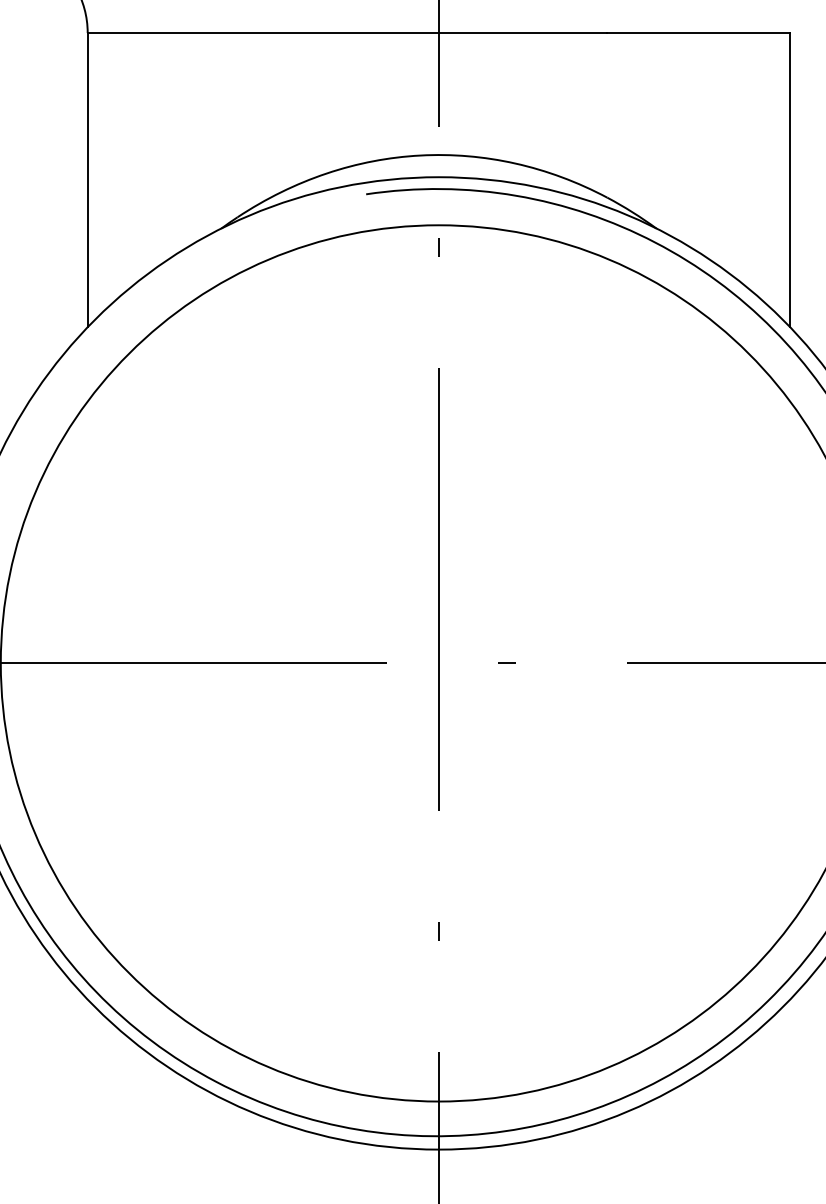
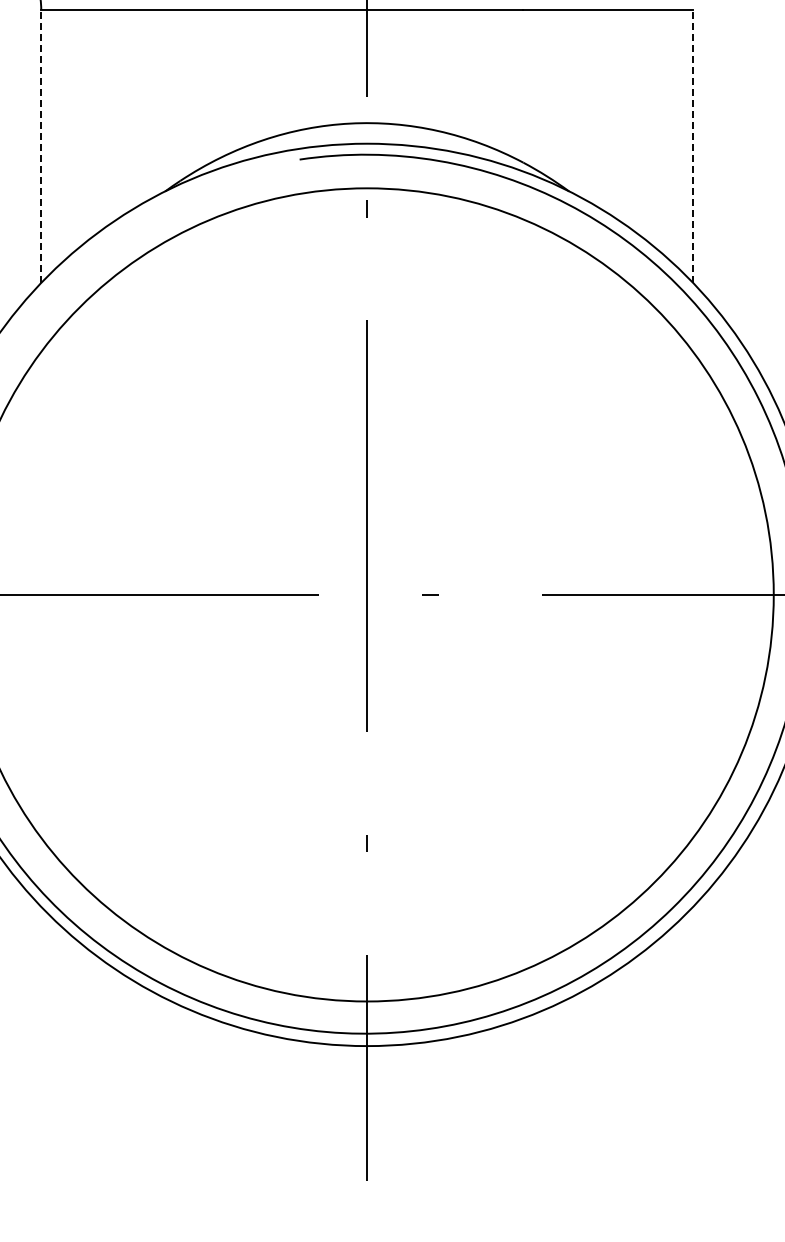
line: (87, 180) -> (41, 146), solid -> dashed
line: (790, 180) -> (693, 146), solid -> dashed

